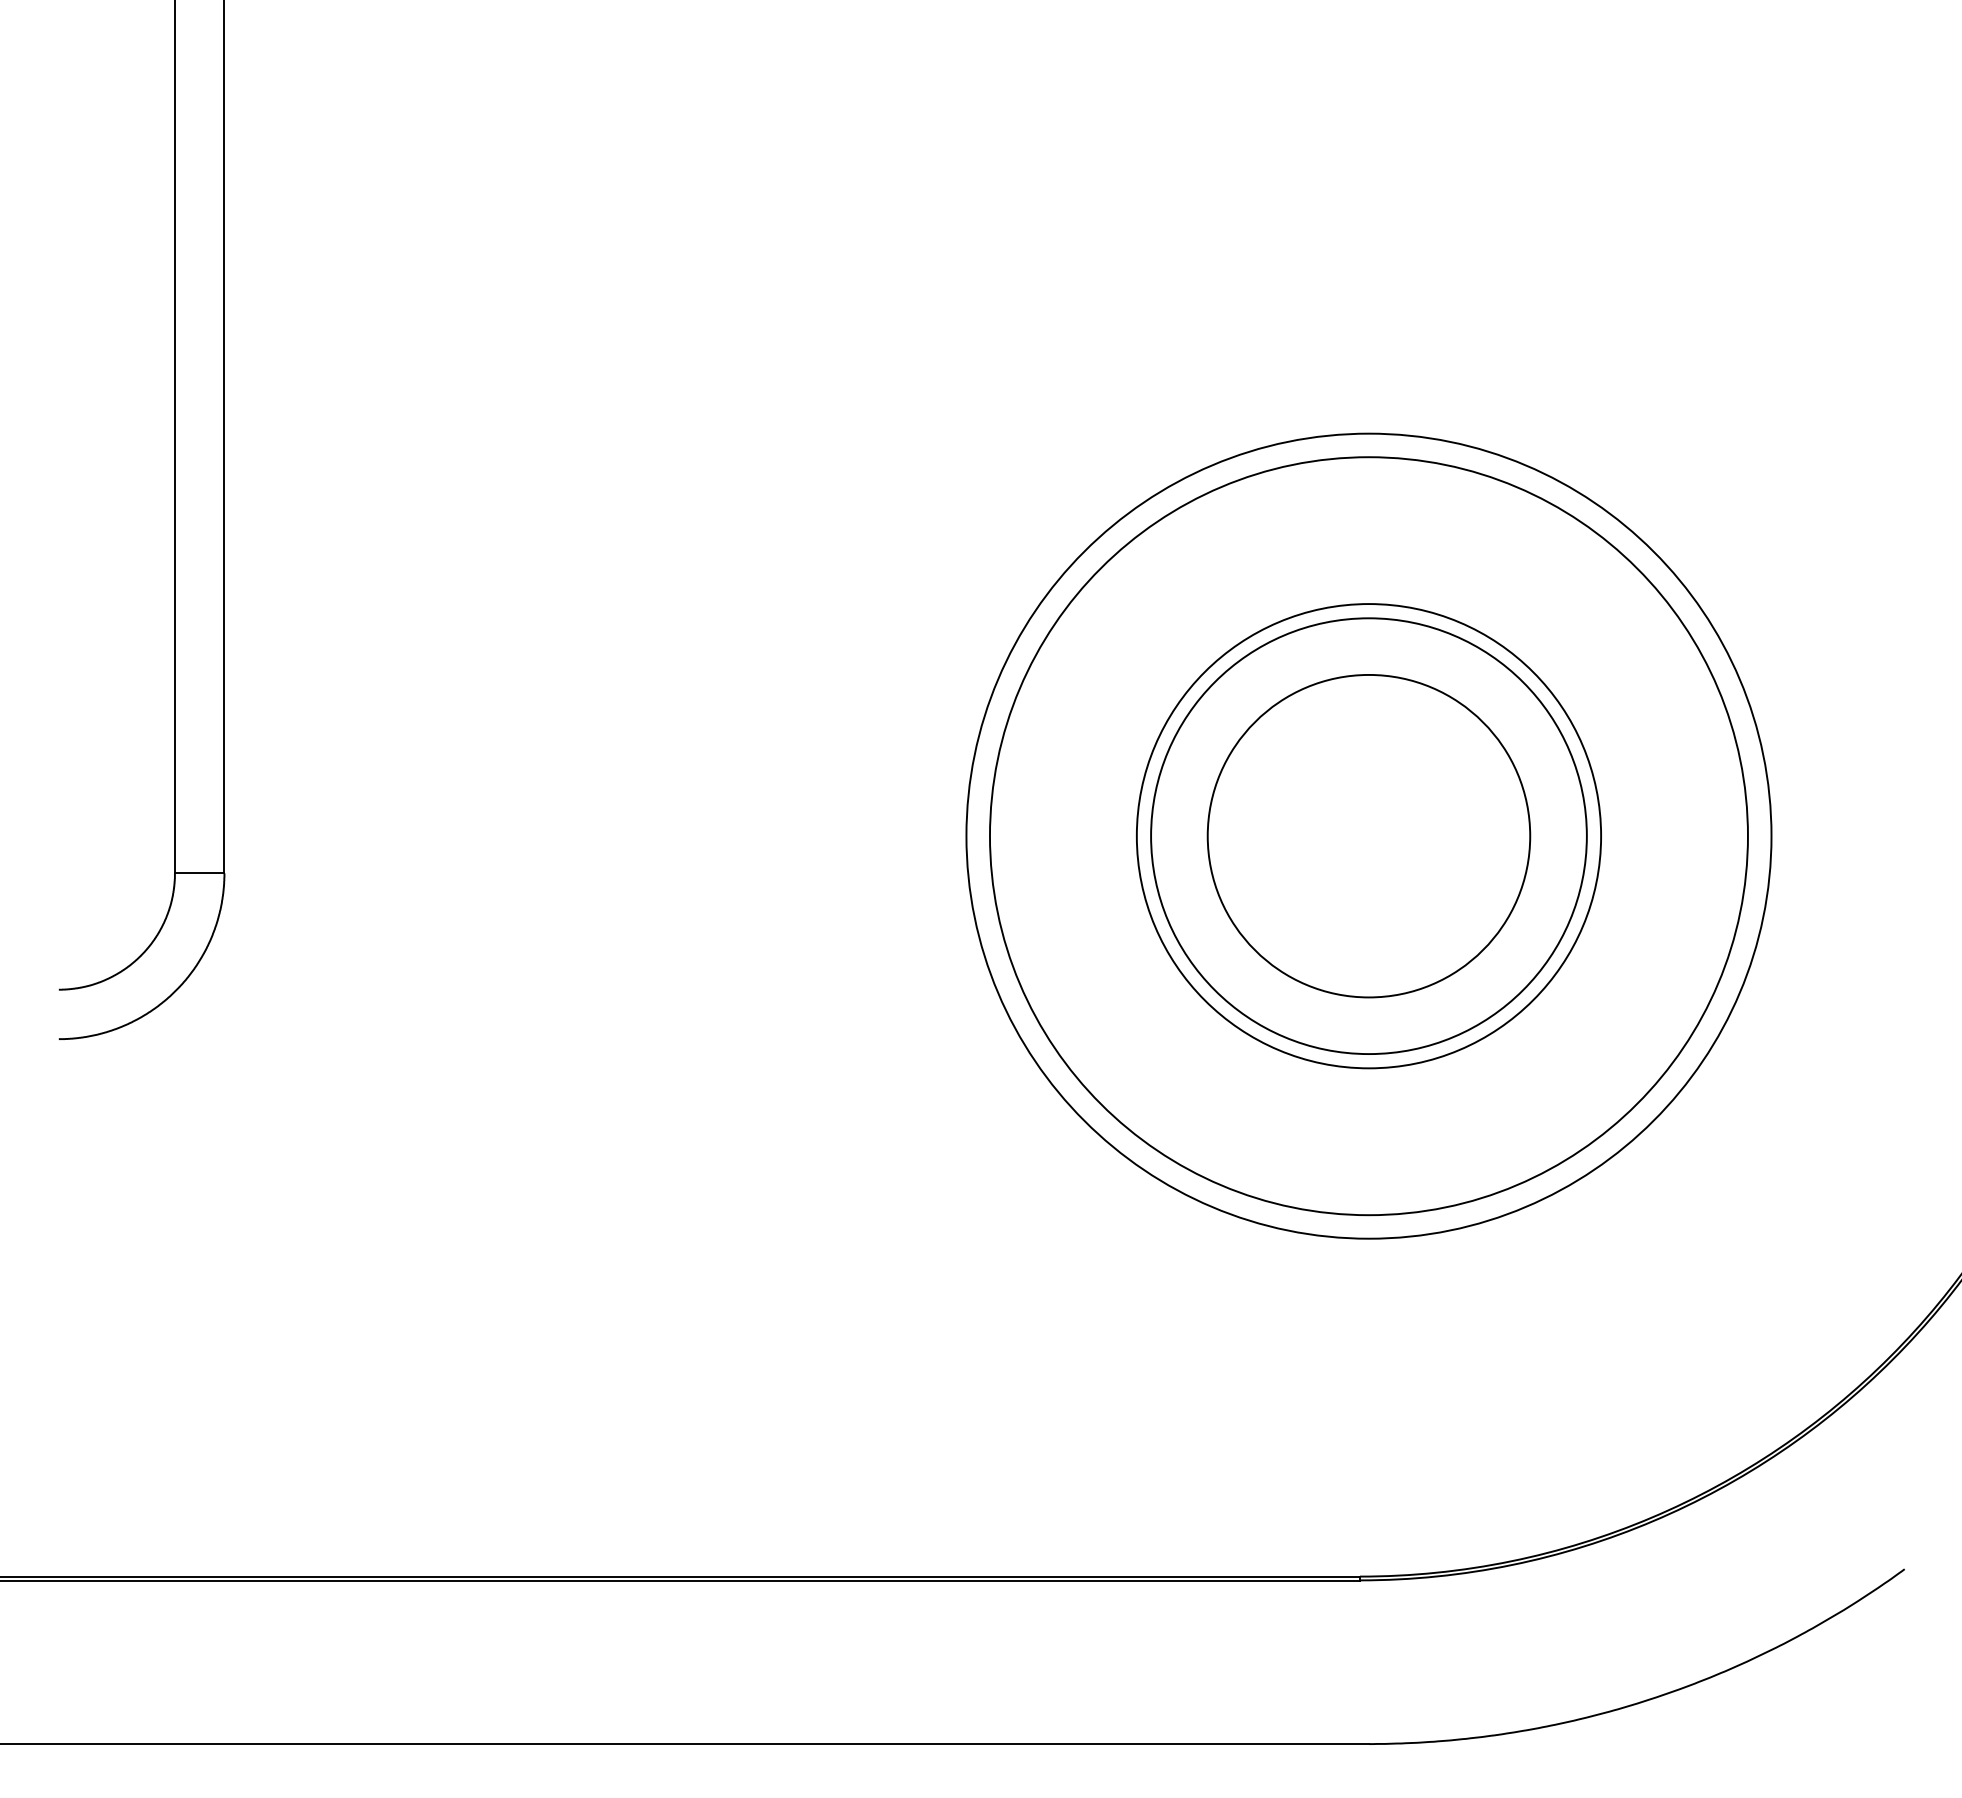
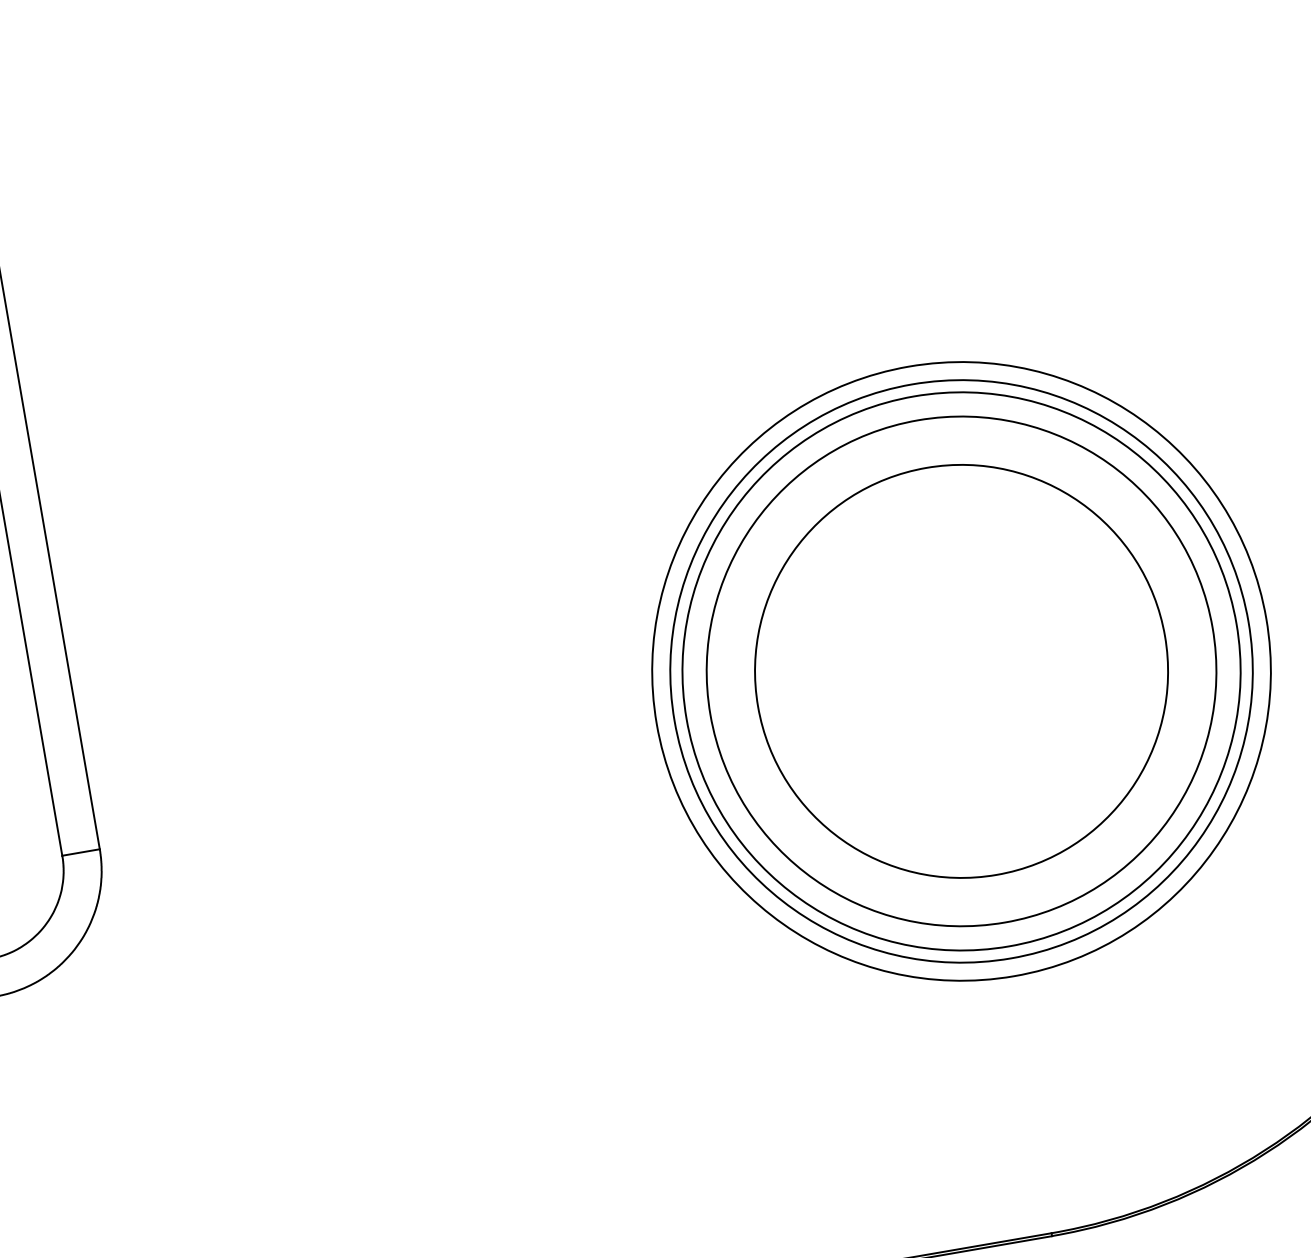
circle: (1368, 835) -> (961, 670), size x1.43
circle: (1368, 835) -> (961, 670), size x1.67
circle: (1368, 836) -> (961, 671), size x1.67

